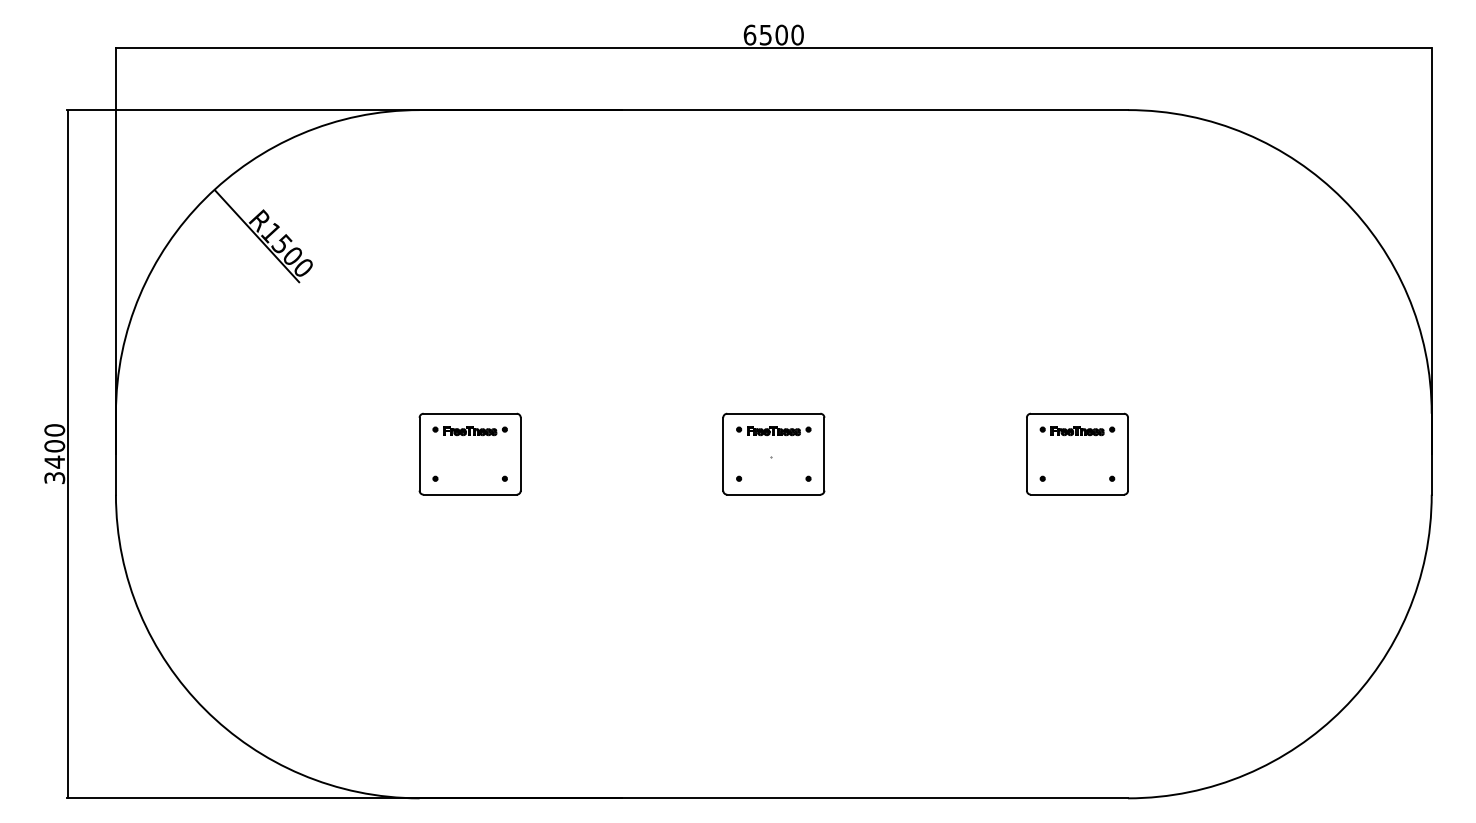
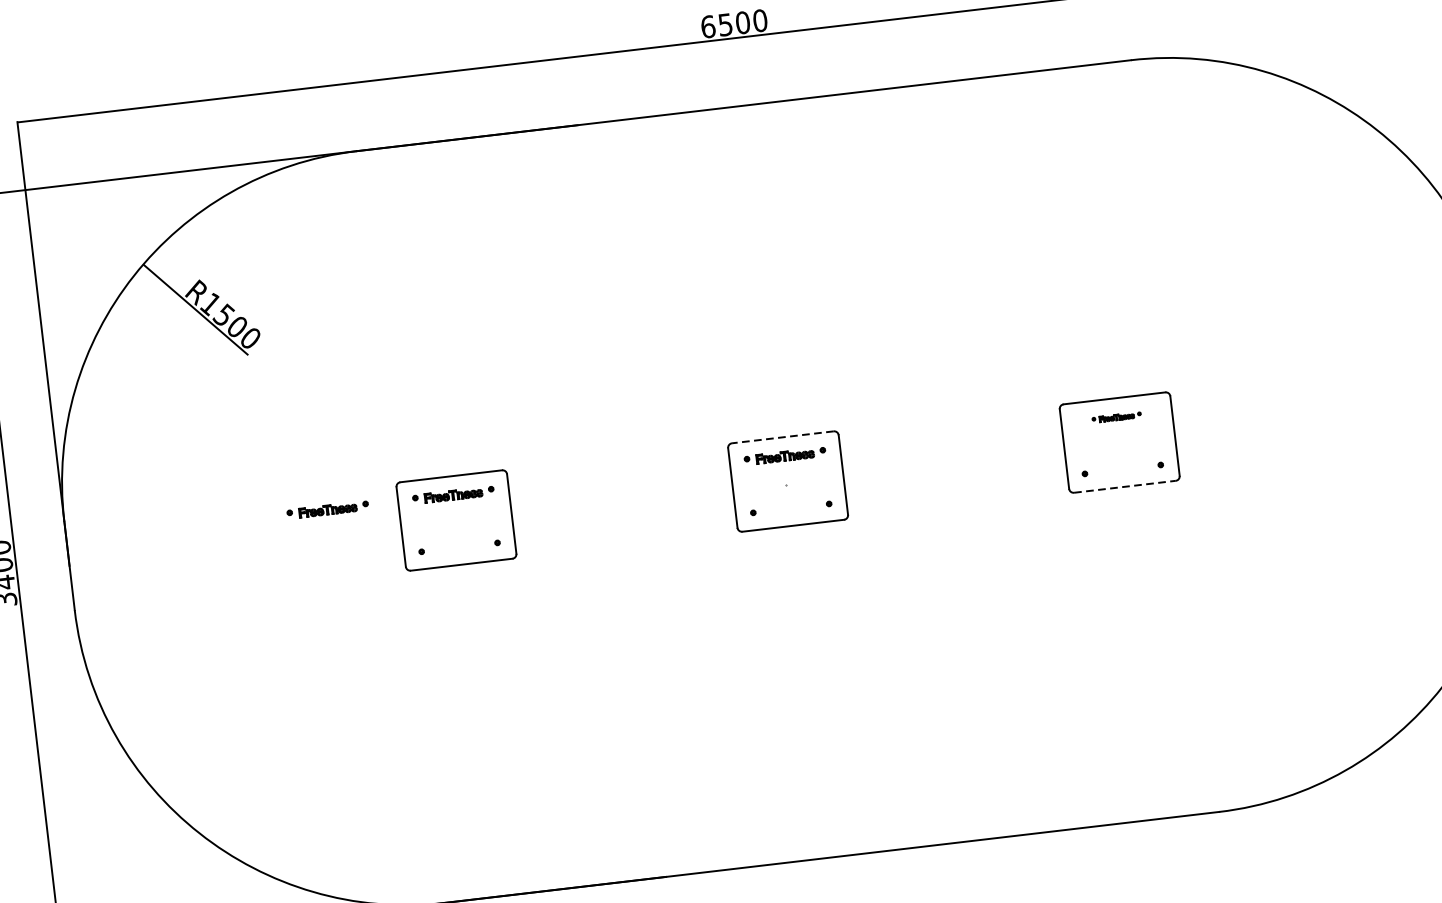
line: (773, 413) -> (782, 437), solid -> dashed
part: (354, 431) -> (327, 510), added
part: (1077, 431) -> (1116, 417), size x0.6
line: (1077, 494) -> (1124, 486), solid -> dashed

